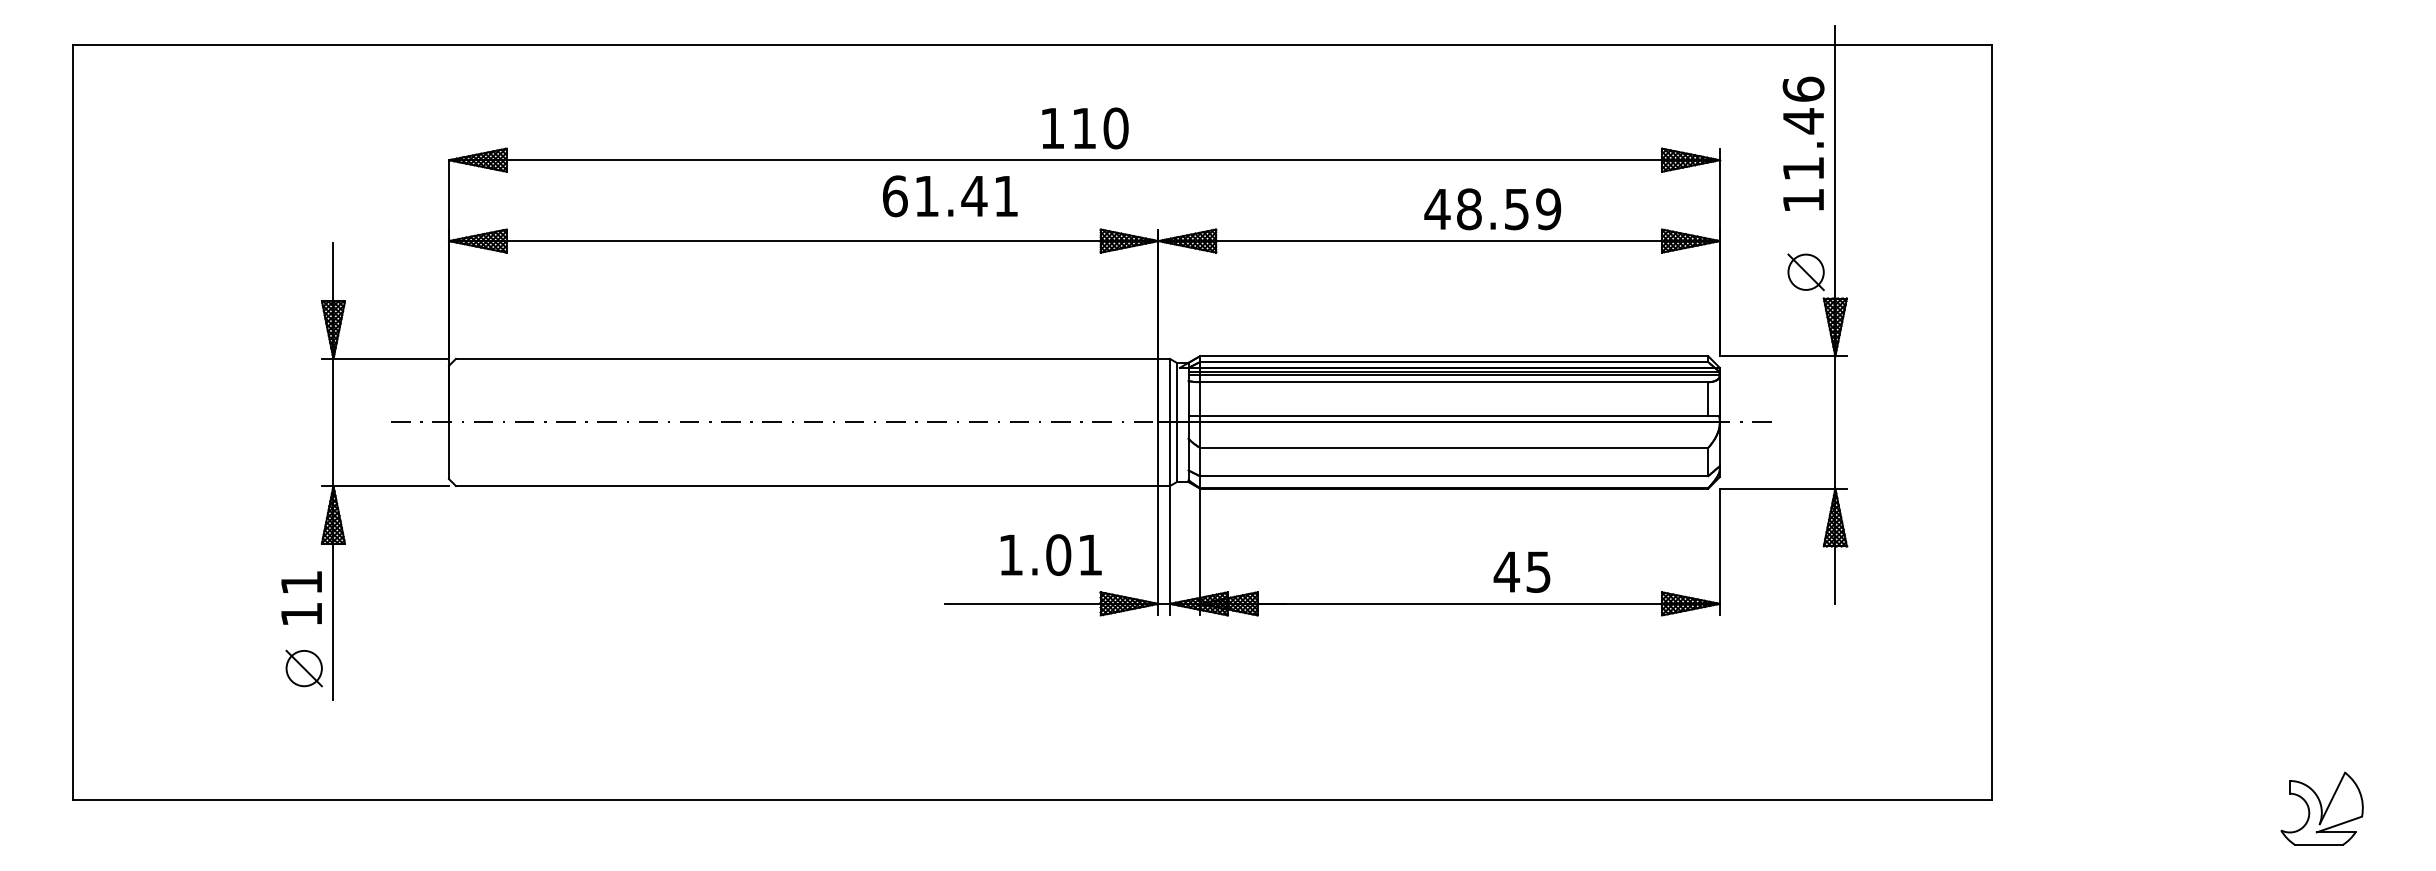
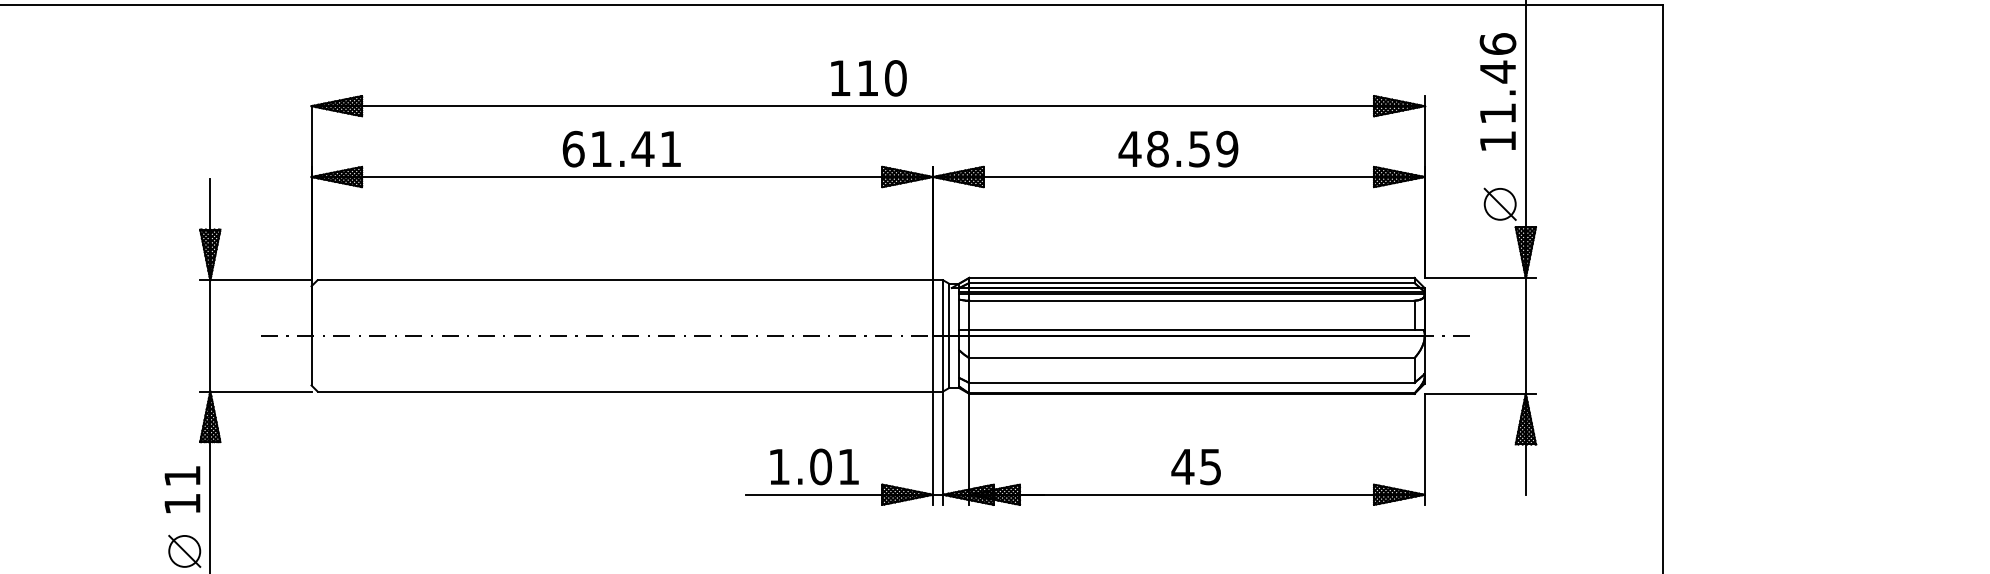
text: (950, 196) -> (622, 149), moved
text: (1492, 209) -> (1178, 149), moved
text: (1050, 554) -> (813, 466), moved
text: (1521, 571) -> (1195, 466), moved

